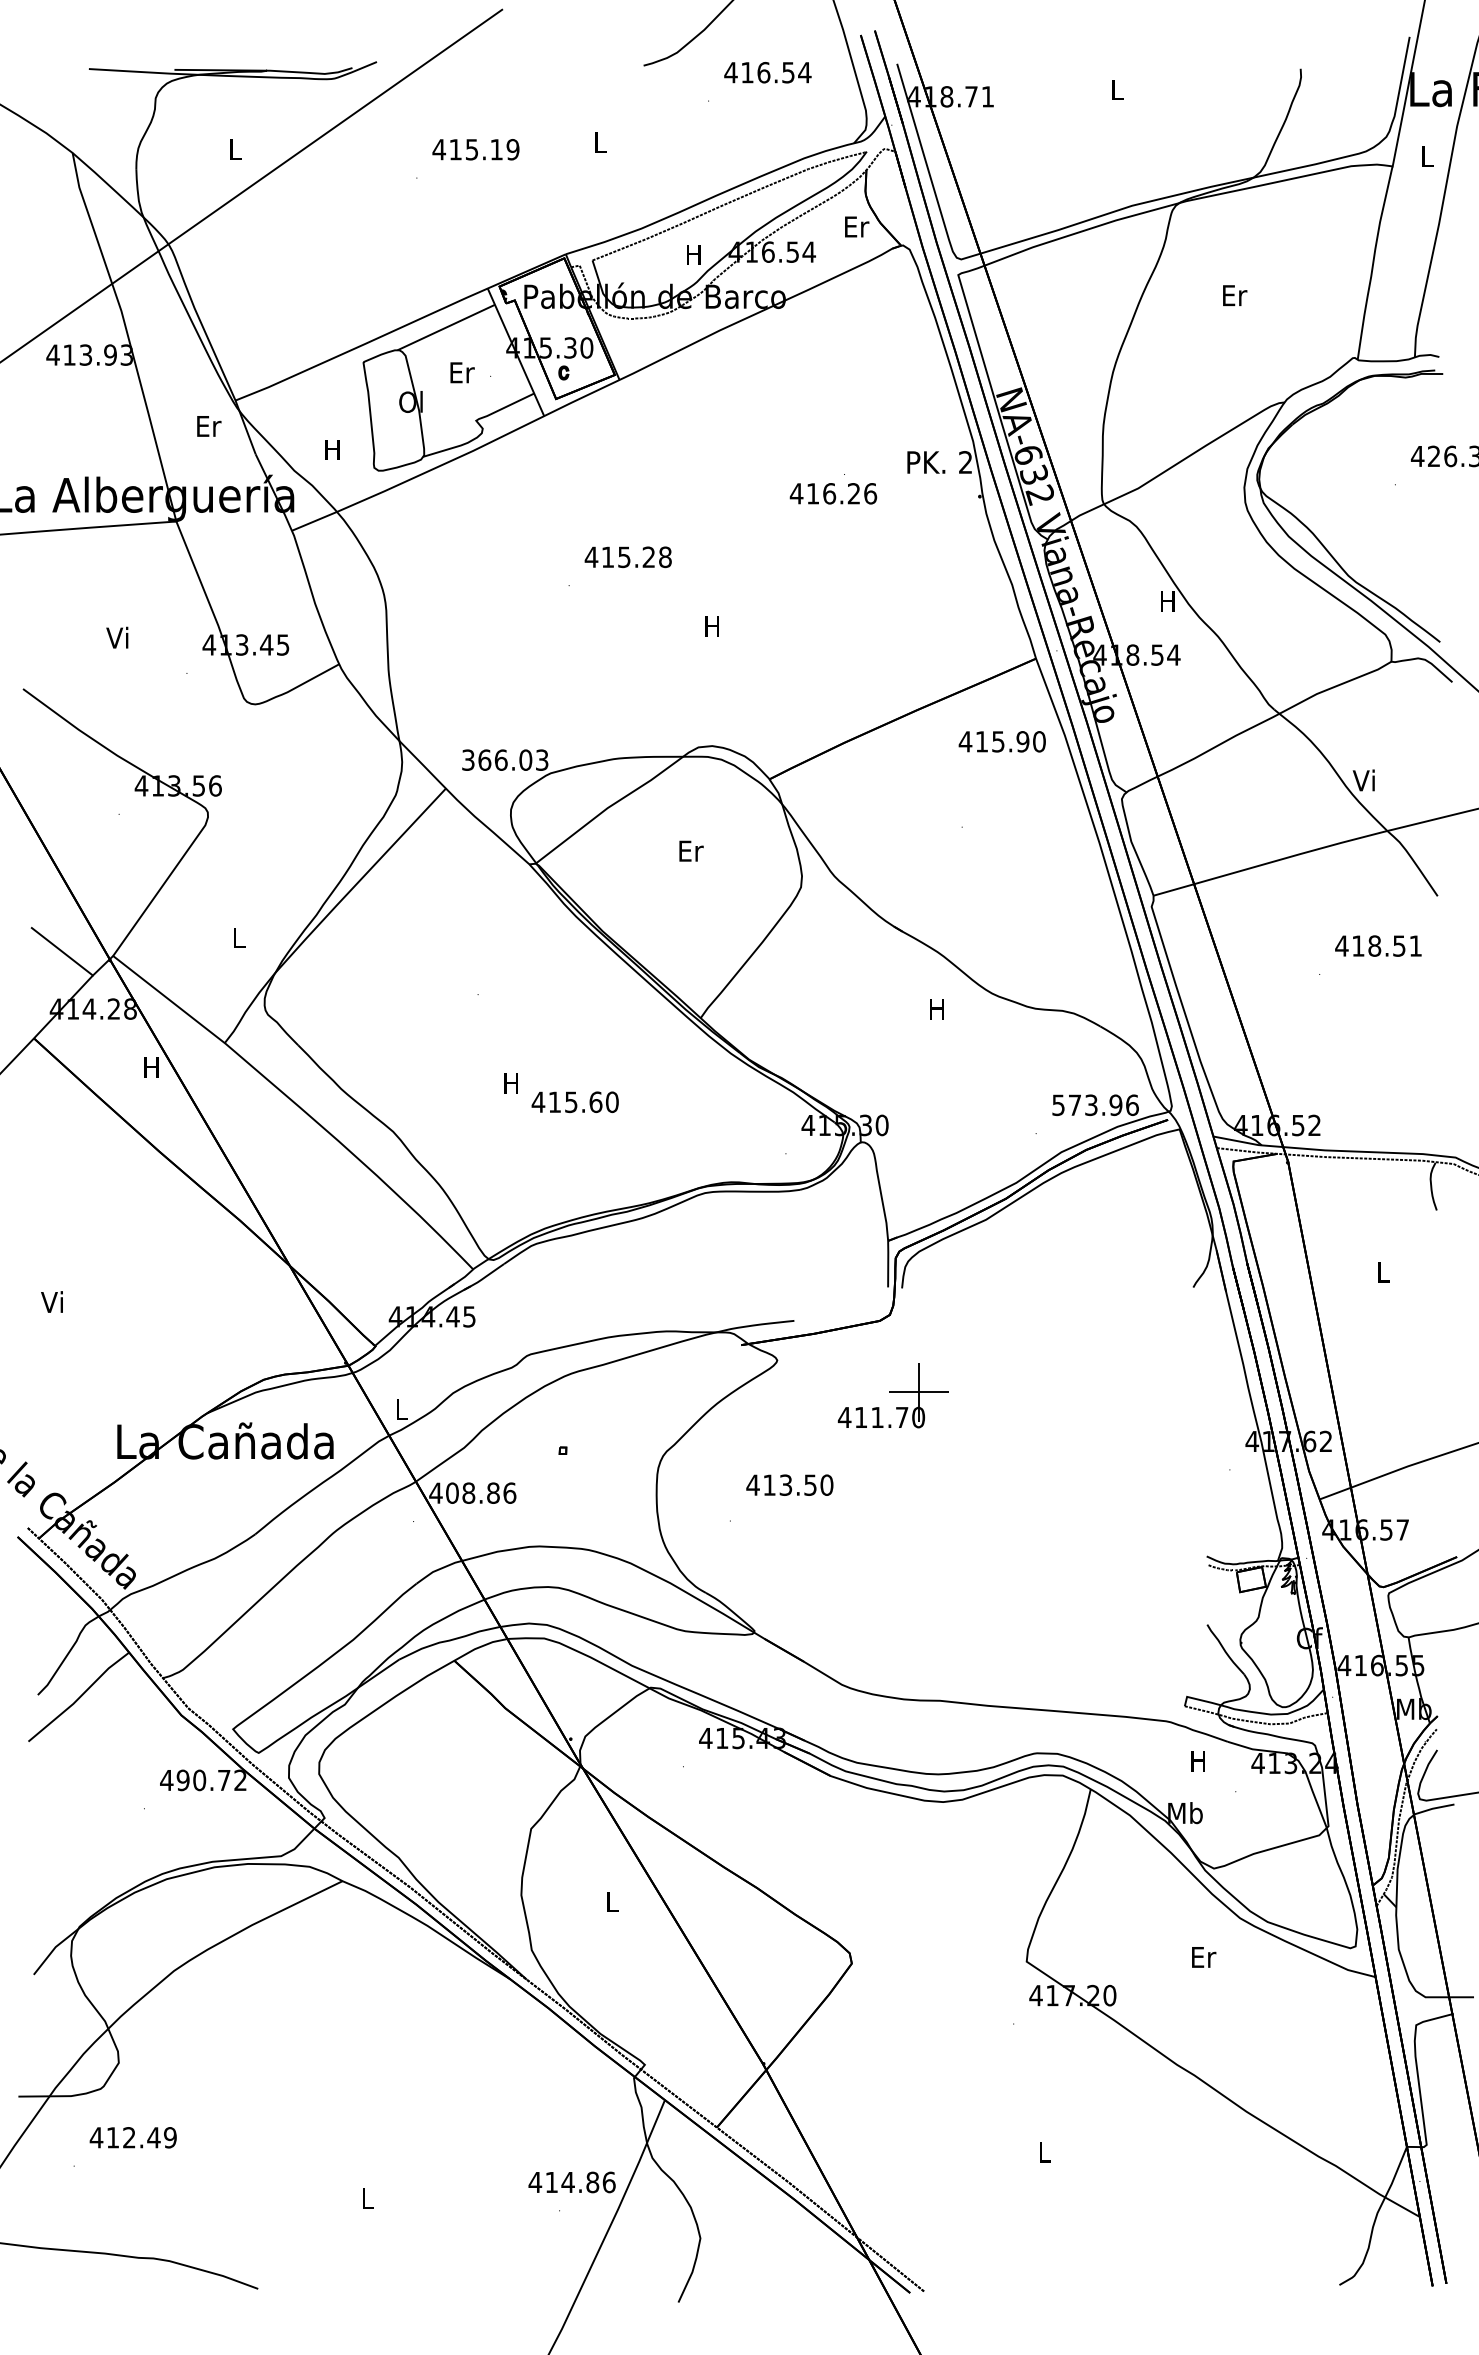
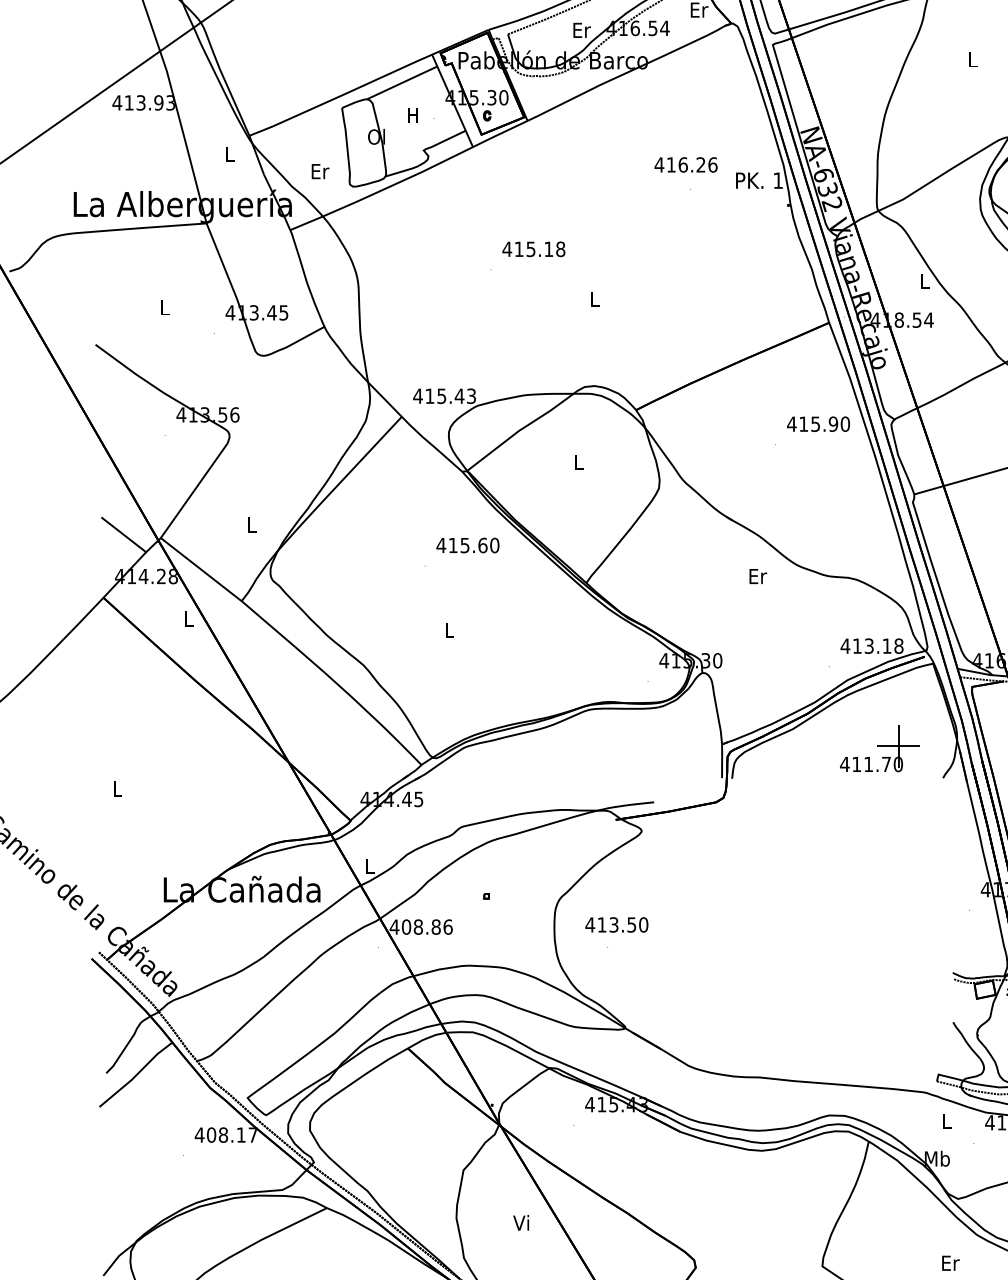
text: (694, 254) -> (581, 30), H -> Er
text: (1235, 295) -> (973, 59), Er -> L
text: (462, 372) -> (413, 115), Er -> H
text: (209, 426) -> (230, 154), Er -> L
text: (333, 449) -> (320, 171), H -> Er
text: (965, 462) -> (778, 180), 2 -> 1
text: (833, 493) -> (686, 164), moved
text: (648, 556) -> (548, 248), 415.28 -> 415.18
text: (1167, 601) -> (924, 281), H -> L
text: (711, 626) -> (594, 299), H -> L
text: (117, 637) -> (163, 307), Vi -> L
text: (1001, 741) -> (817, 424), moved
text: (496, 759) -> (438, 395), 366.03 -> 415.43
text: (691, 850) -> (579, 461), Er -> L
text: (938, 1008) -> (758, 576), H -> Er
text: (151, 1067) -> (188, 618), H -> L
text: (510, 1083) -> (448, 630), H -> L
text: (574, 1101) -> (467, 544), moved
text: (1094, 1105) -> (871, 646), 573.96 -> 413.18
text: (51, 1301) -> (116, 788), Vi -> L
part: (892, 1395) -> (879, 748), moved
text: (789, 1484) -> (616, 924), moved
text: (1197, 1761) -> (946, 1121), H -> L
text: (211, 1780) -> (232, 1135), 490.72 -> 408.17
text: (610, 1901) -> (520, 1222), L -> Vi

